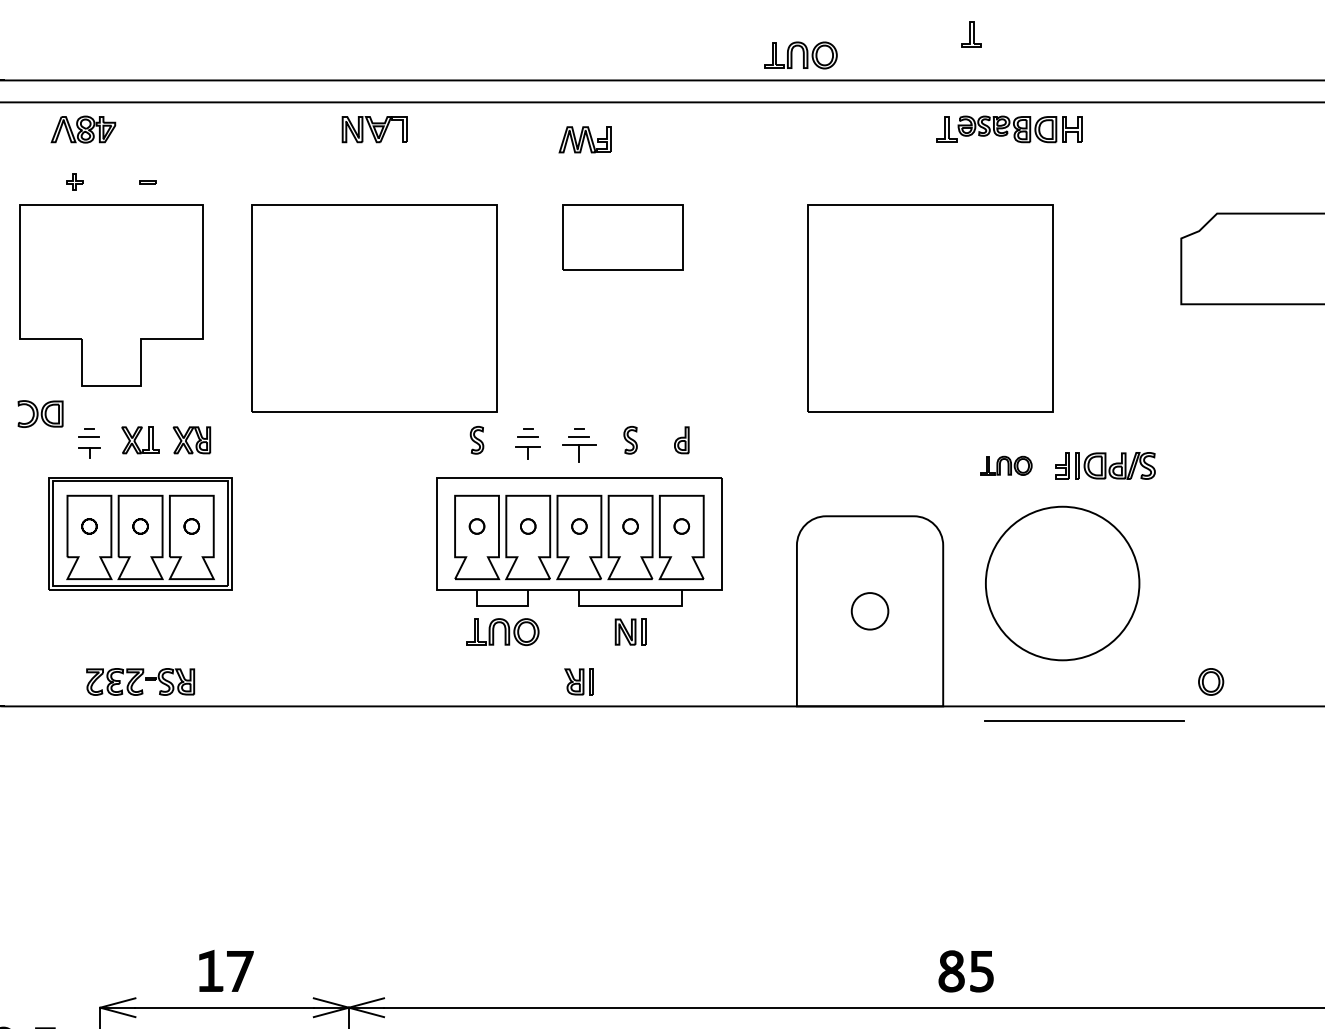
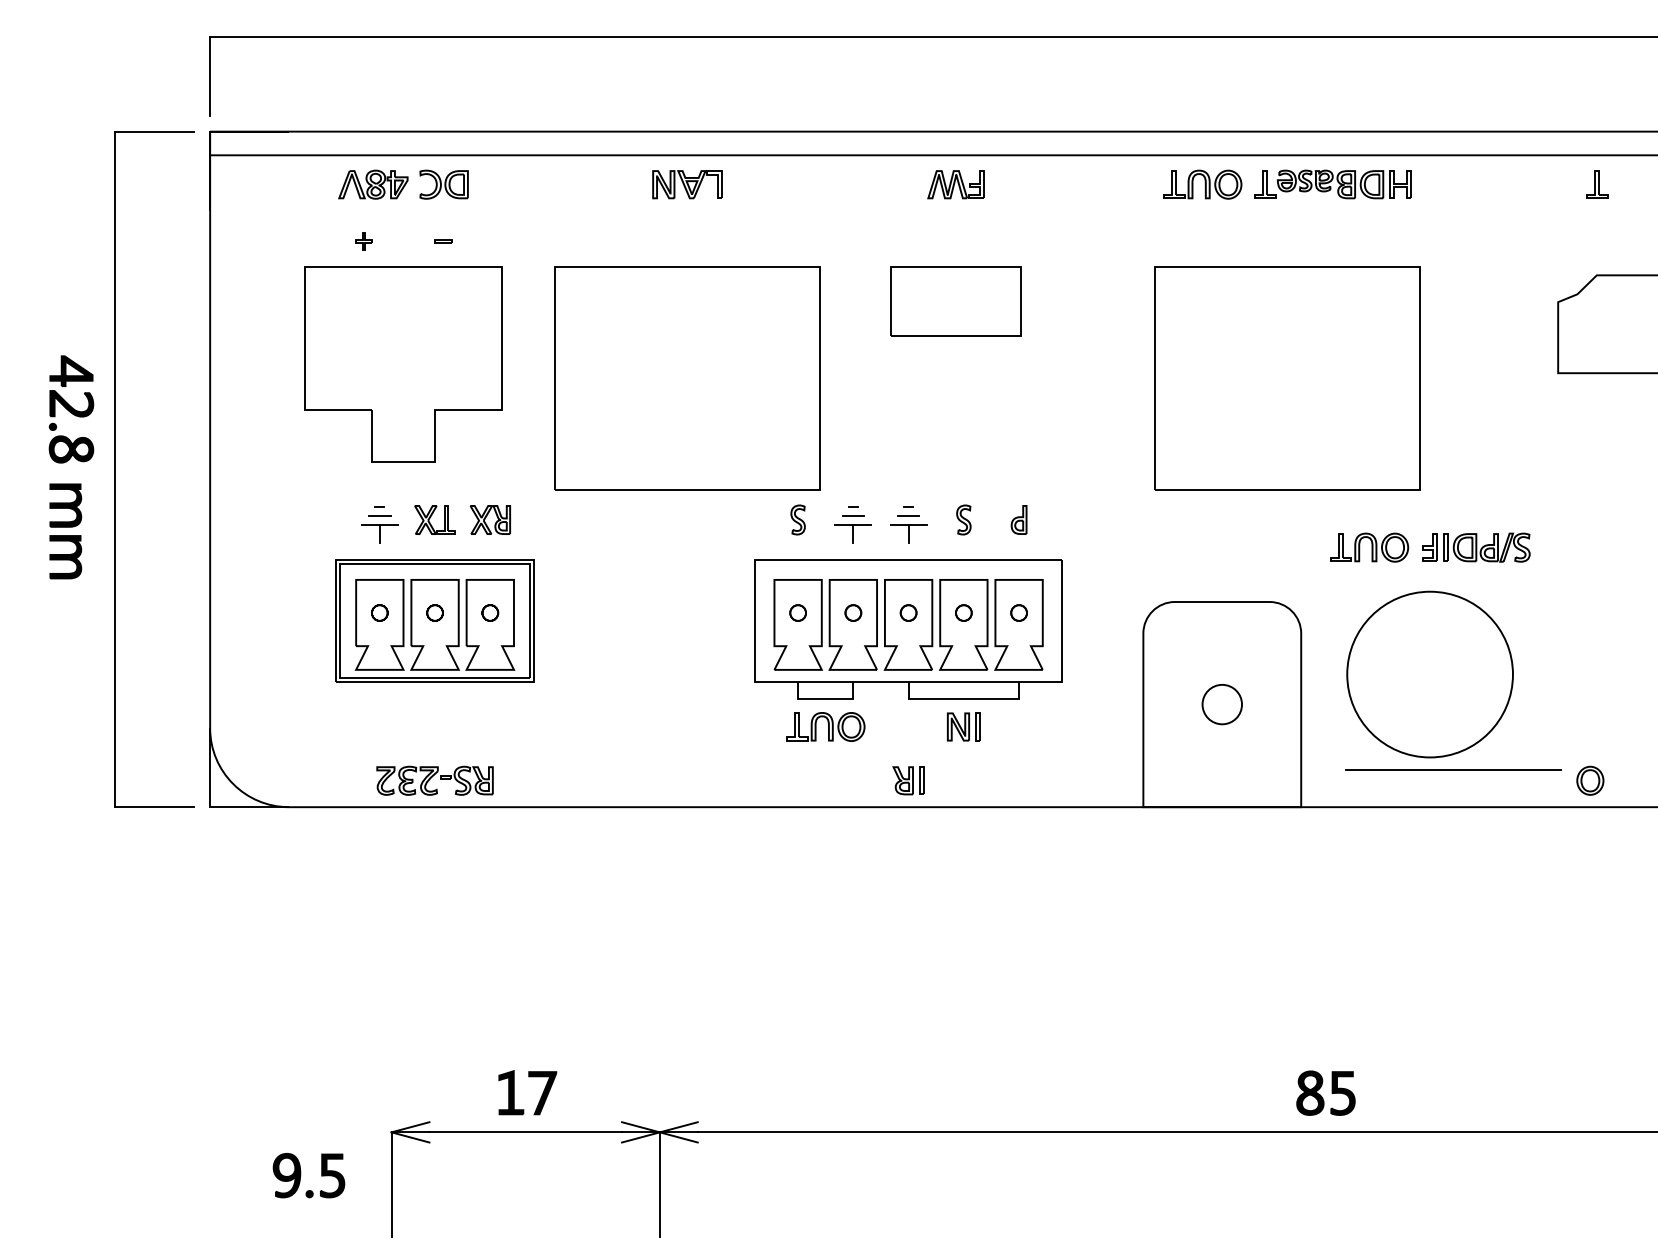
part: (972, 33) -> (1597, 184), moved
part: (800, 55) -> (1202, 184), moved
part: (1009, 129) -> (1332, 184), moved
part: (584, 139) -> (955, 184), moved
part: (40, 413) -> (443, 184), moved
part: (89, 452) -> (379, 533), size x1.67
part: (527, 452) -> (852, 533), size x1.43
part: (1006, 465) -> (1369, 547), size x1.43
line: (1084, 720) -> (1453, 769), moved

